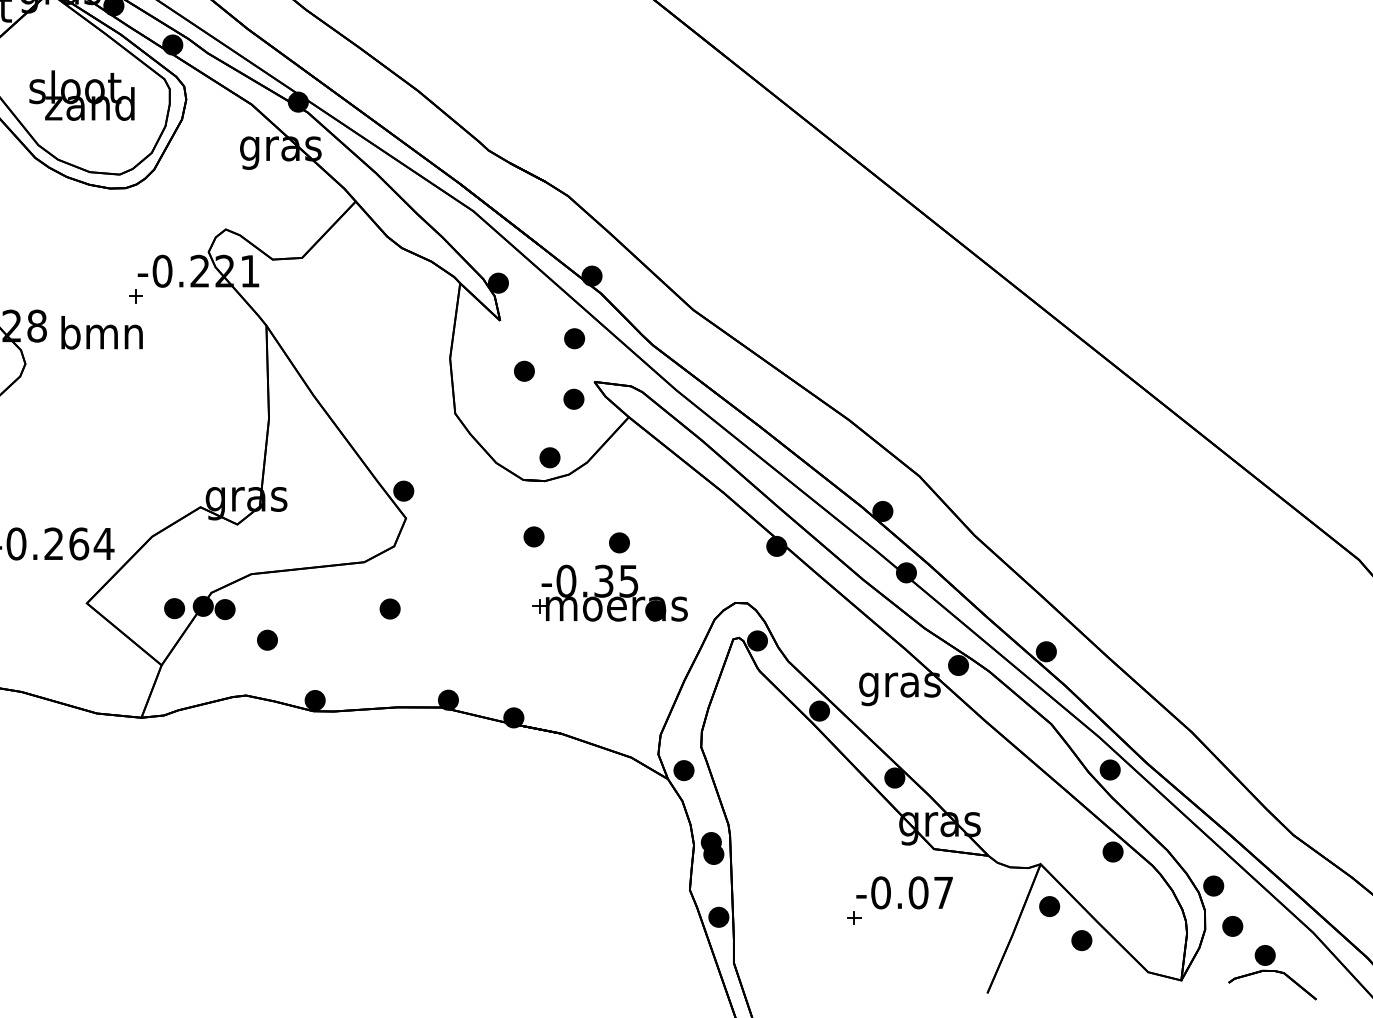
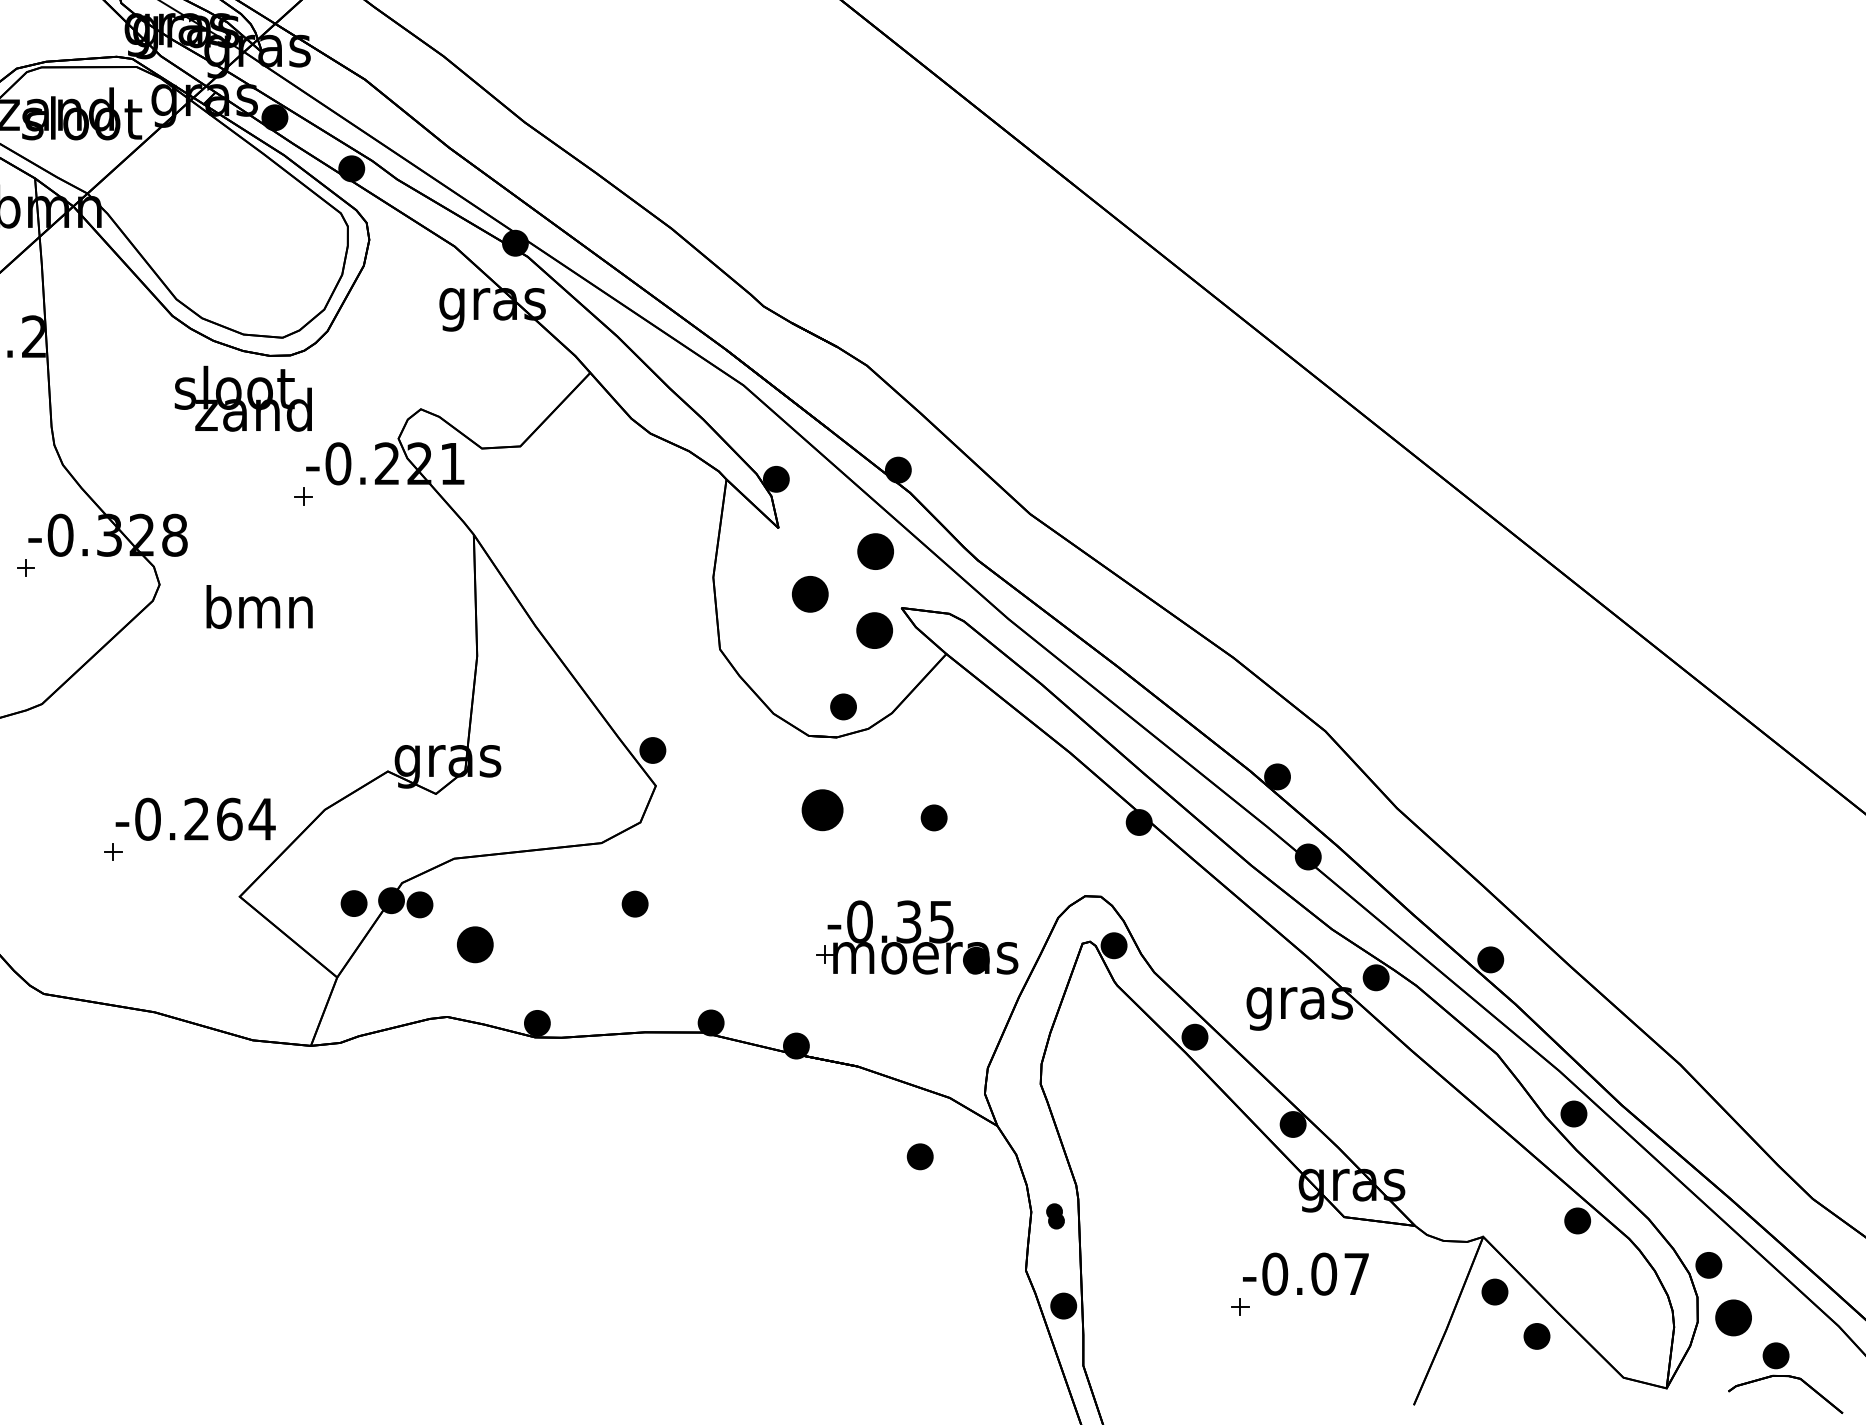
text: (81, 95) -> (242, 398), moved
text: (102, 333) -> (259, 607), moved
part: (574, 338) -> (875, 551), size x1.4
part: (523, 370) -> (809, 593), size x1.4
part: (573, 399) -> (874, 630), size x1.4
part: (533, 536) -> (822, 809), size x1.6
part: (610, 593) -> (917, 937), moved
part: (266, 639) -> (474, 944), size x1.4
part: (683, 770) -> (919, 1156), moved
part: (712, 848) -> (1055, 1216), size x0.6
part: (1232, 926) -> (1733, 1317), size x1.4

